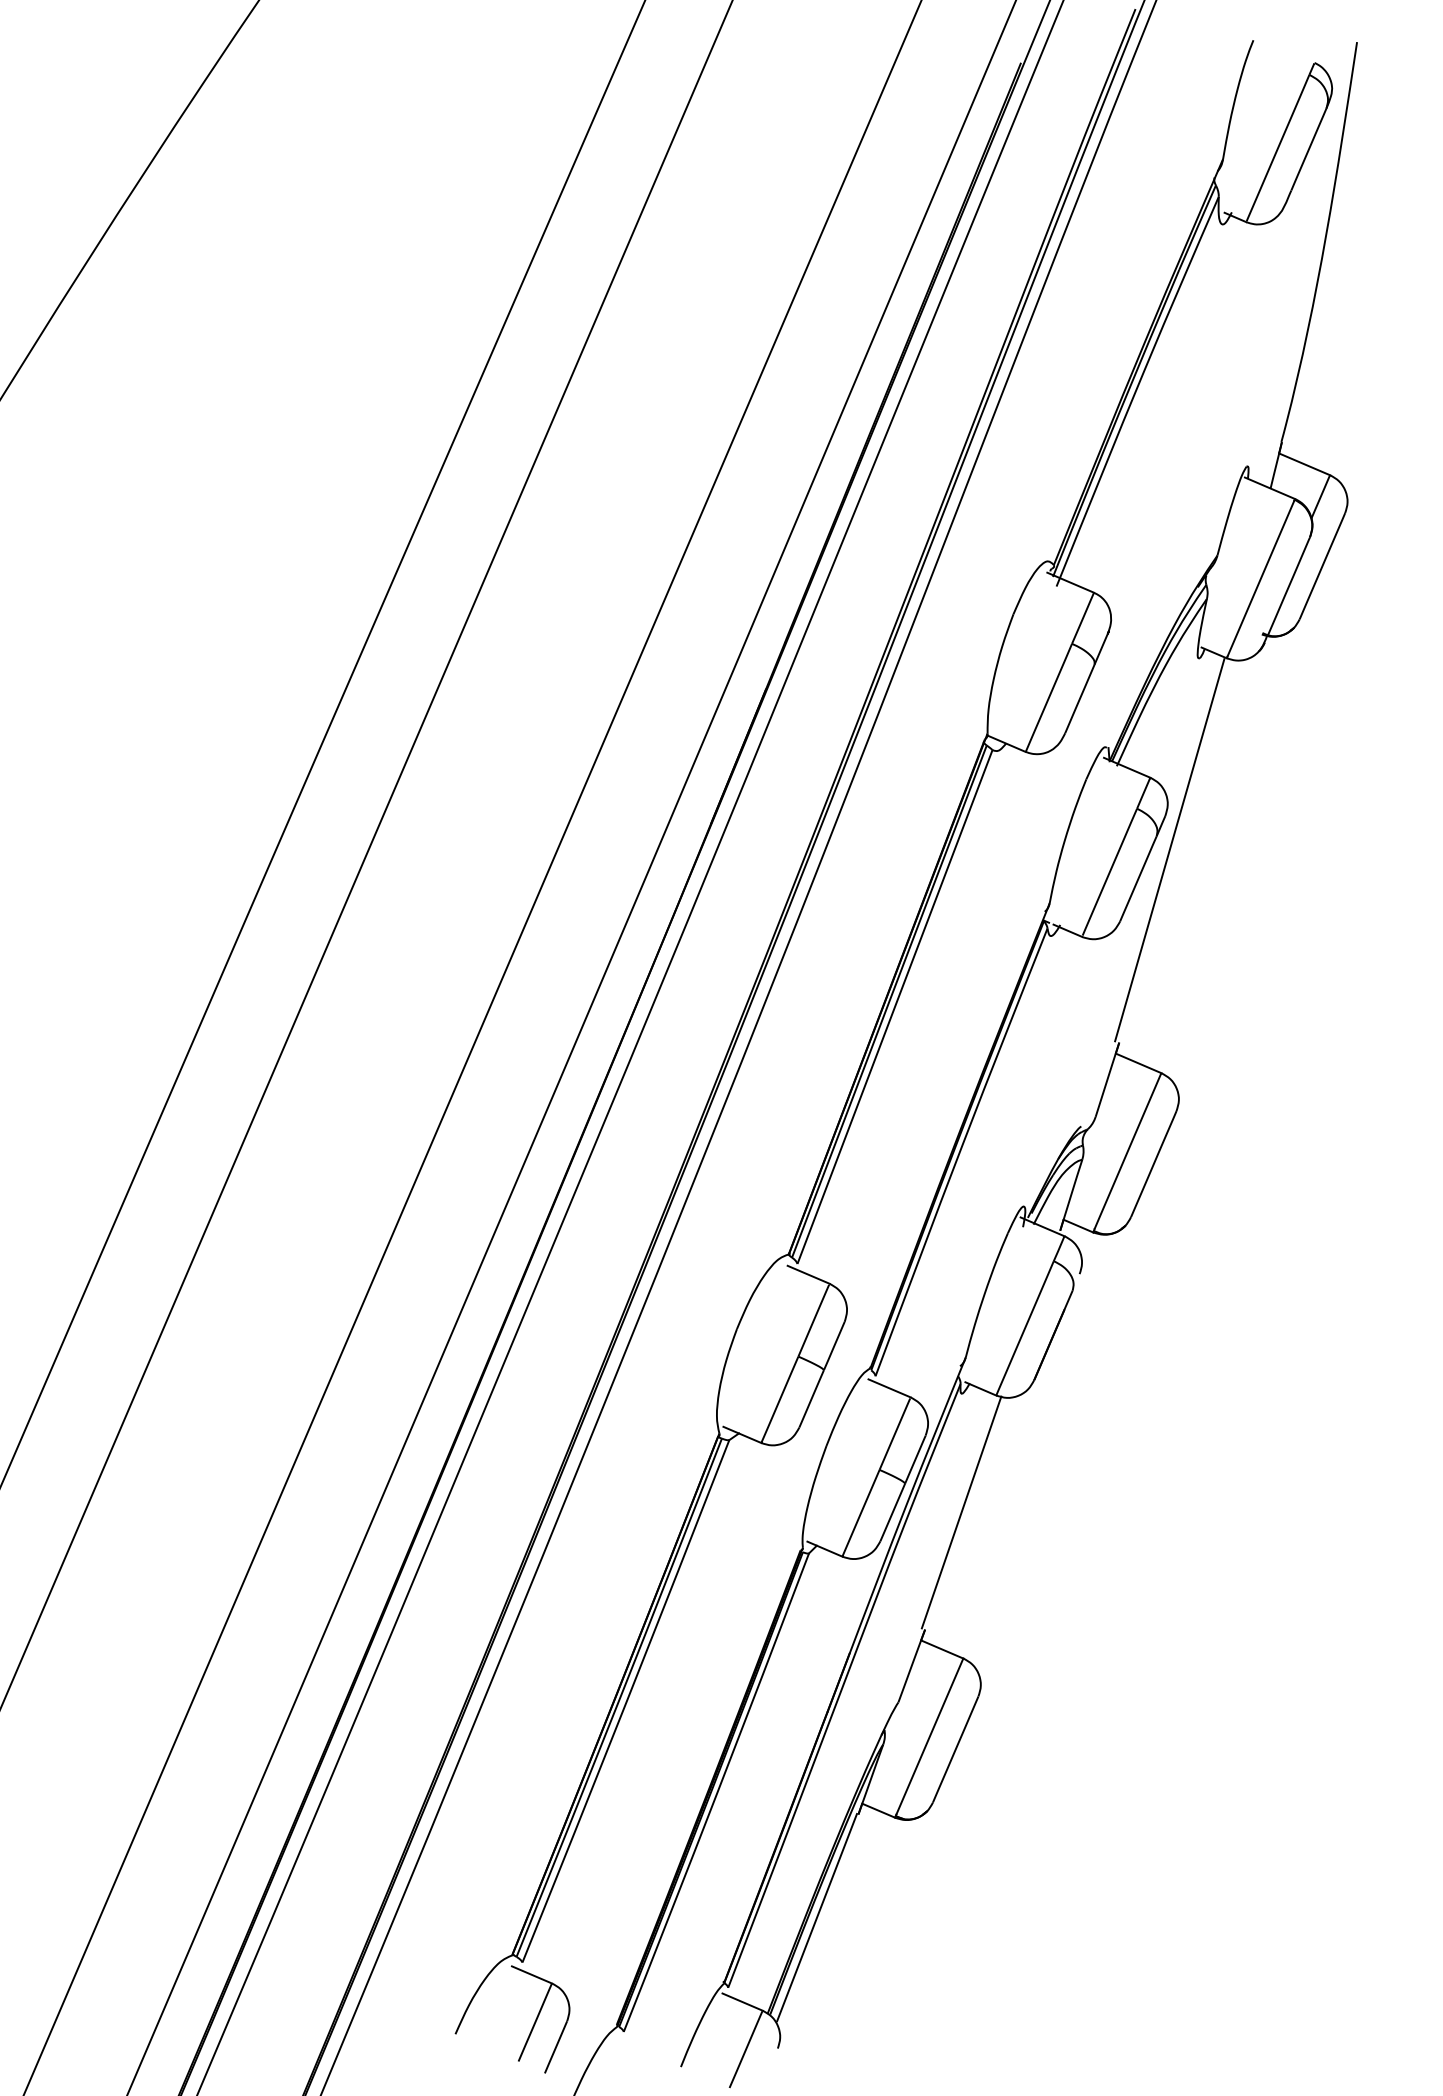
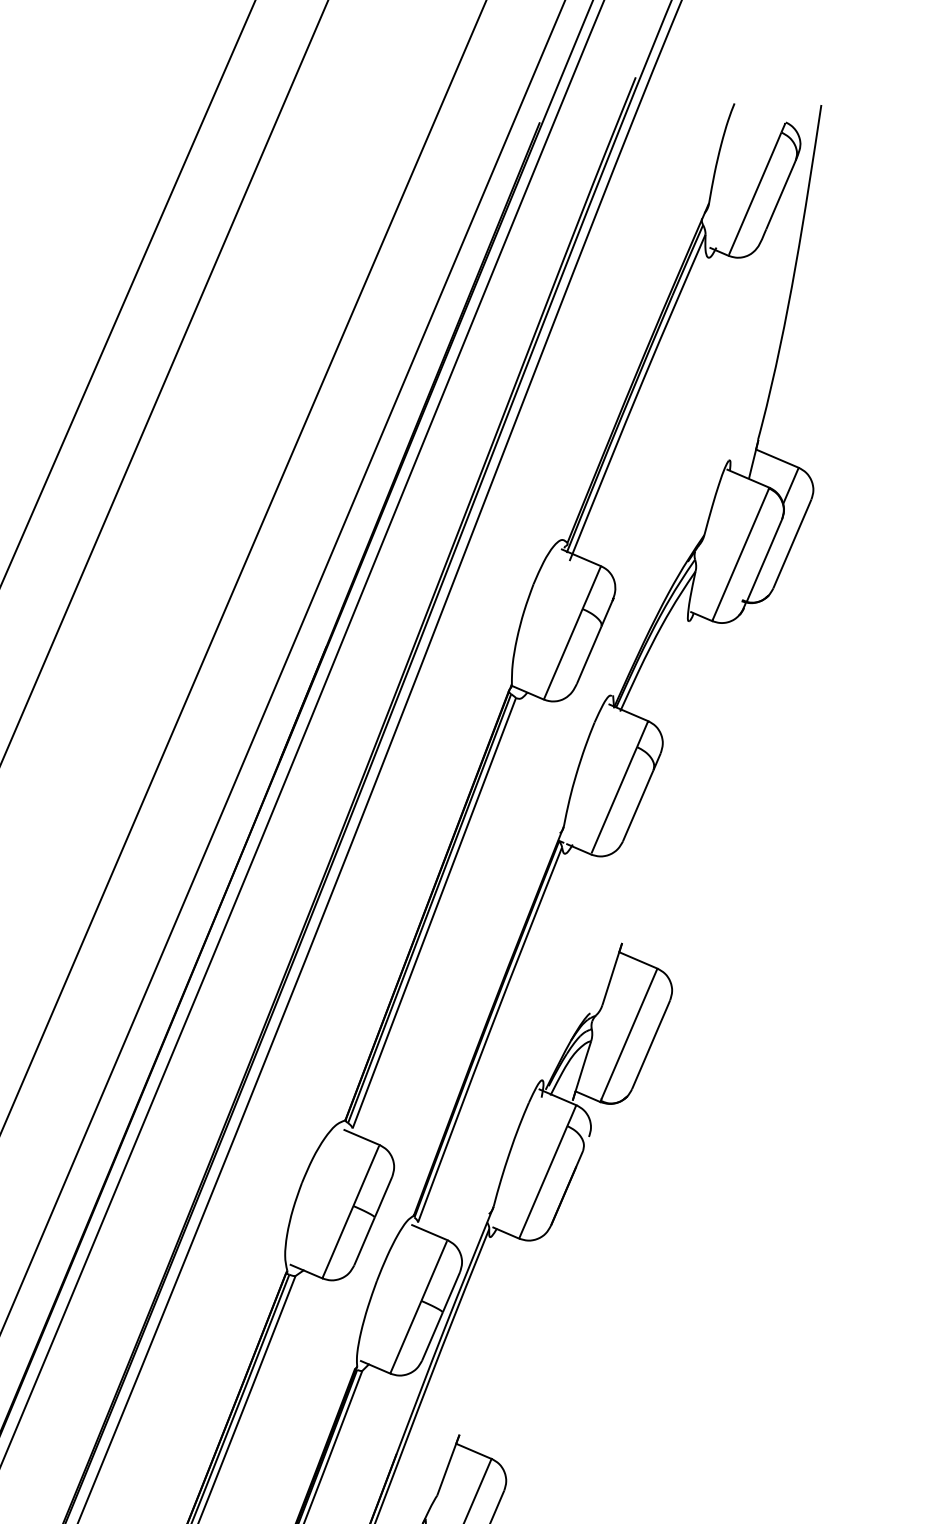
line: (1169, 850) -> (664, 782), removed
line: (961, 1512) -> (490, 1336), removed

